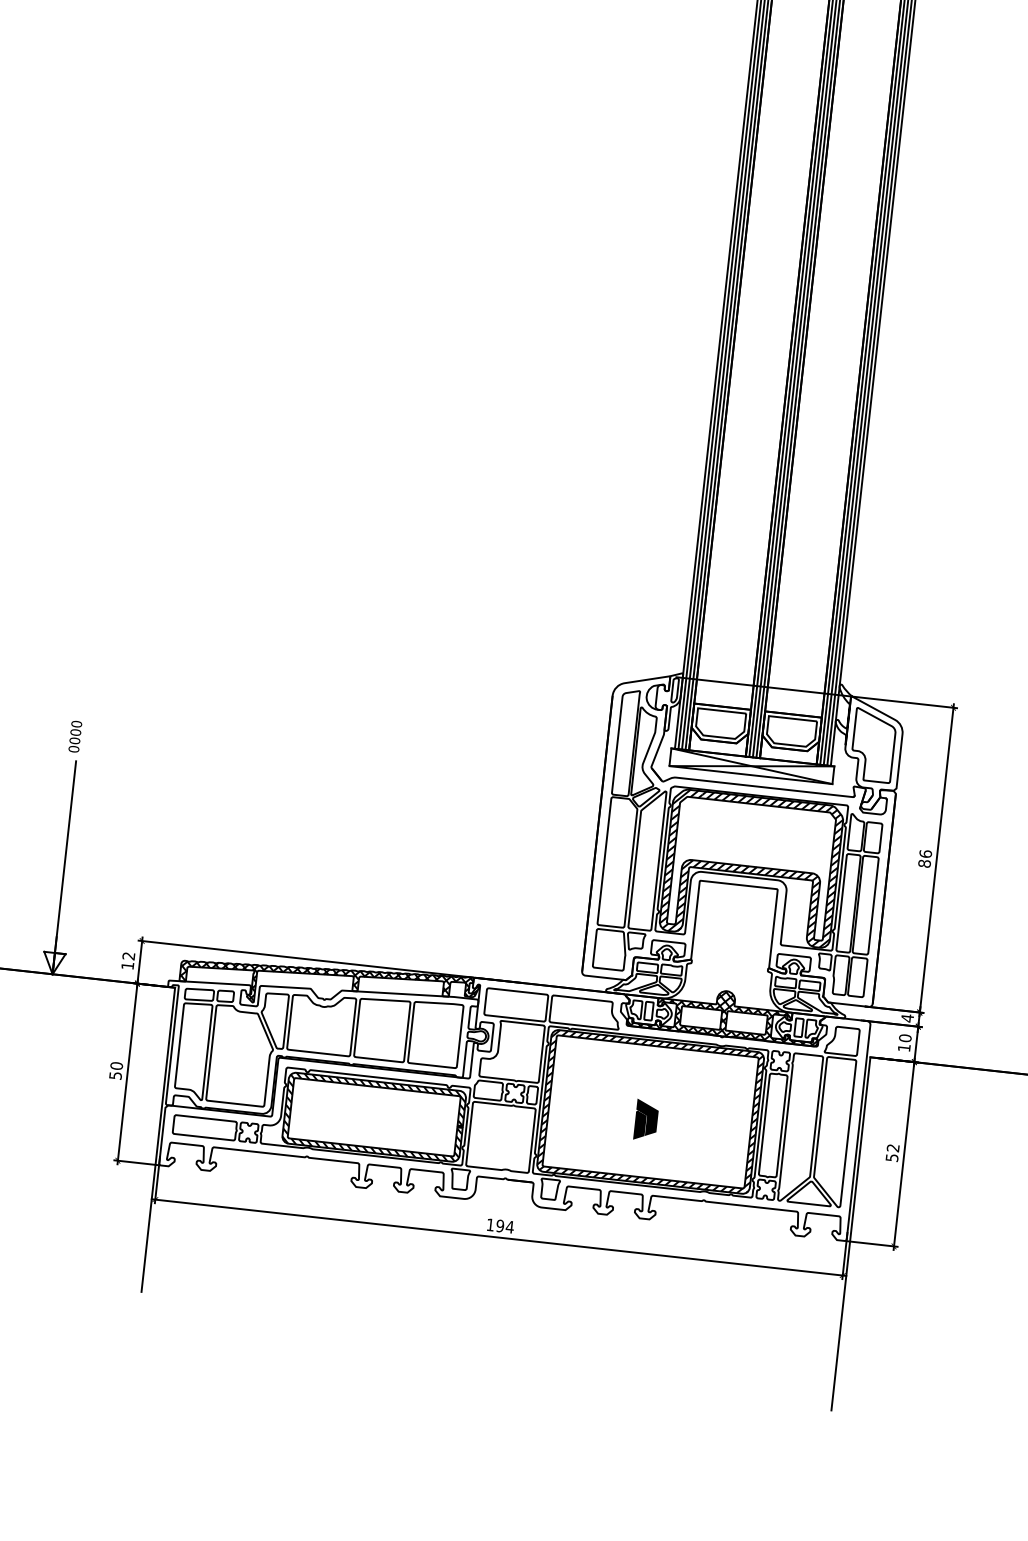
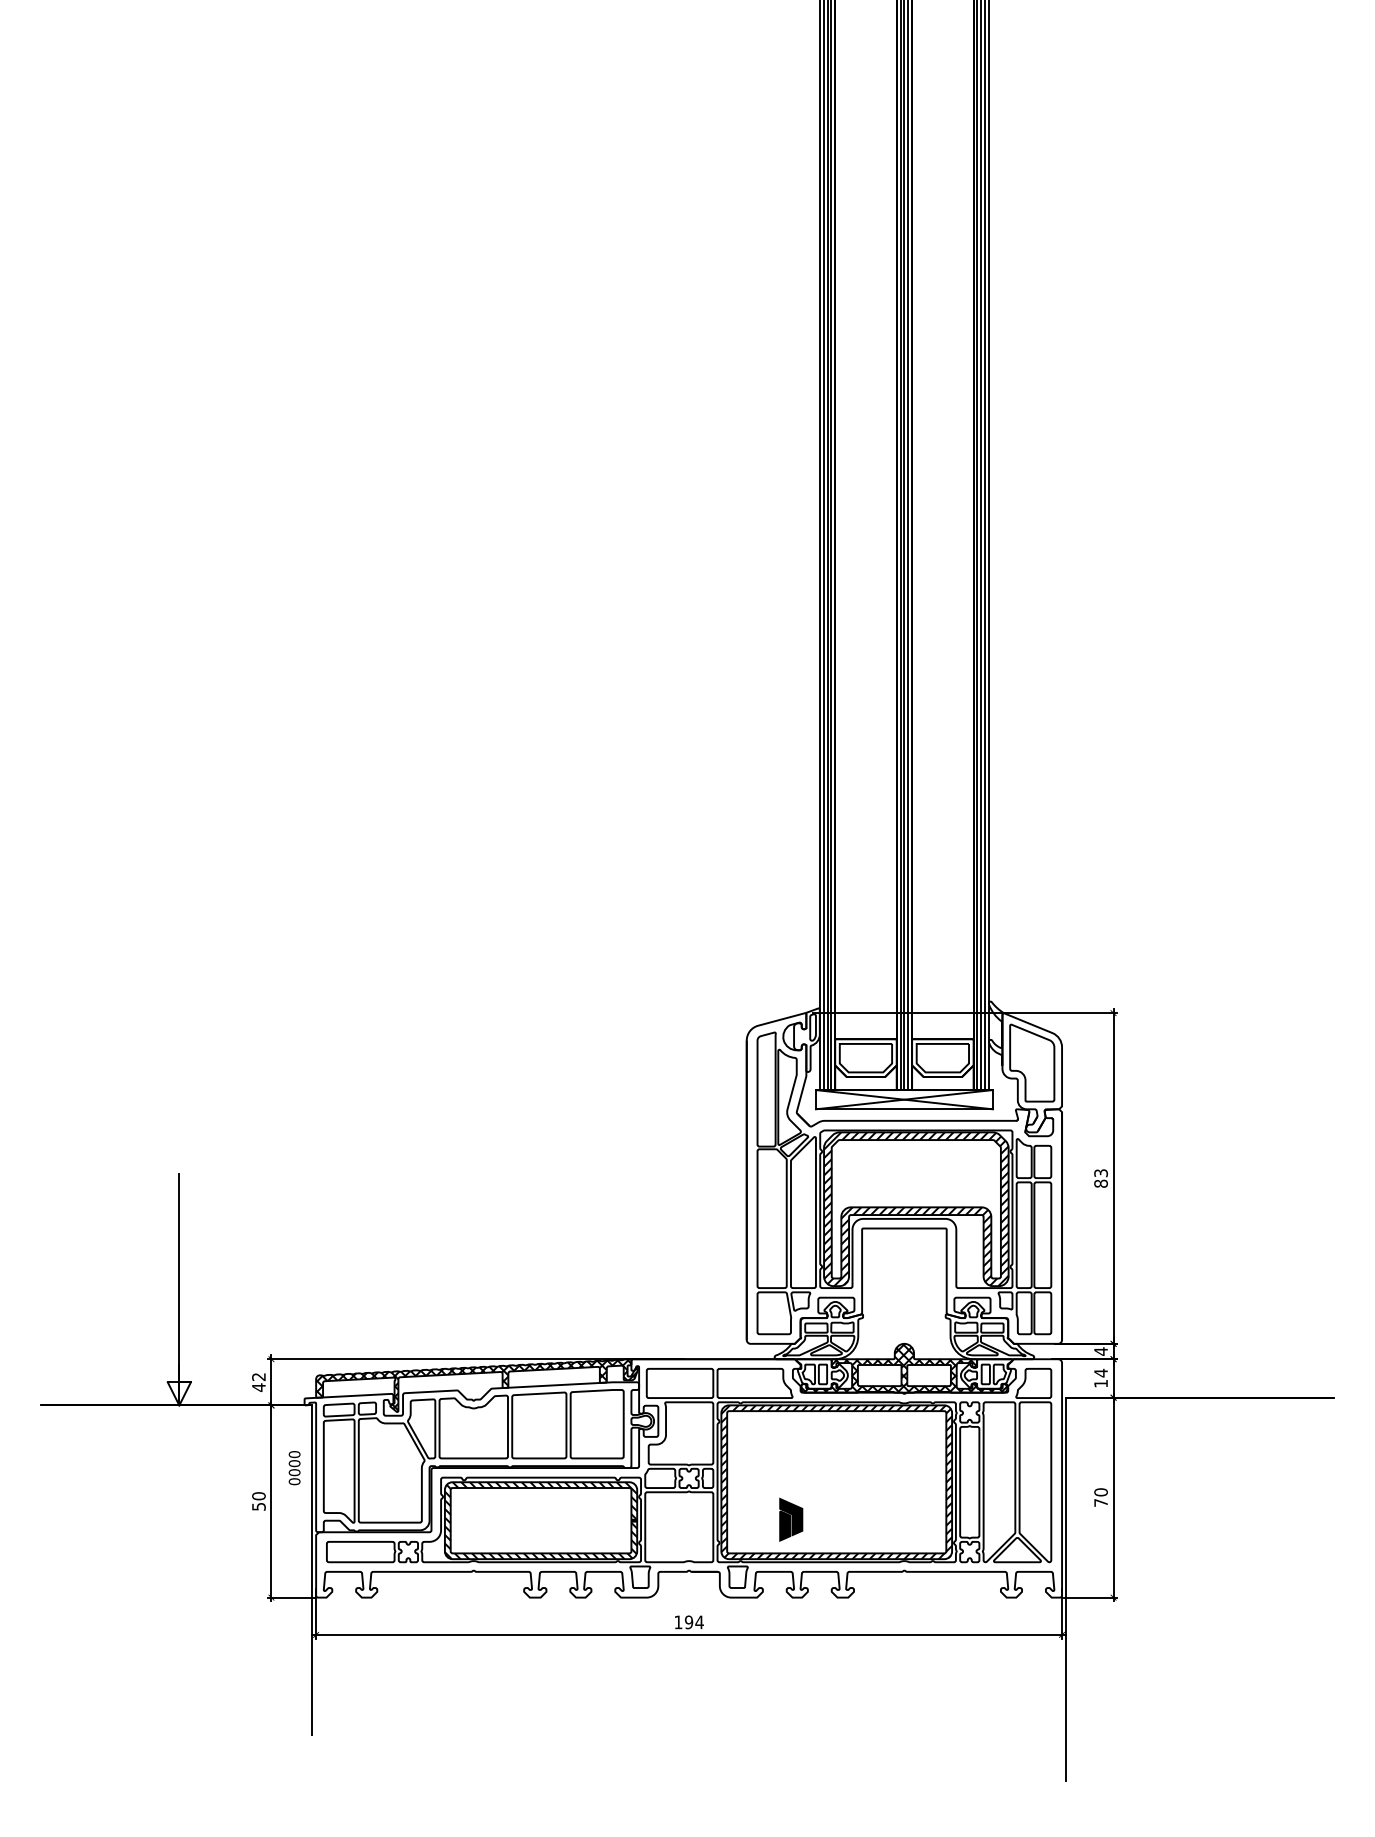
text: (75, 737) -> (294, 1468), moved
text: (925, 854) -> (1100, 1173), 86 -> 83
text: (127, 965) -> (258, 1387), 12 -> 42
text: (904, 1037) -> (1100, 1372), 10 -> 14
part: (646, 1120) -> (791, 1519), moved
text: (892, 1152) -> (1100, 1497), 52 -> 70

